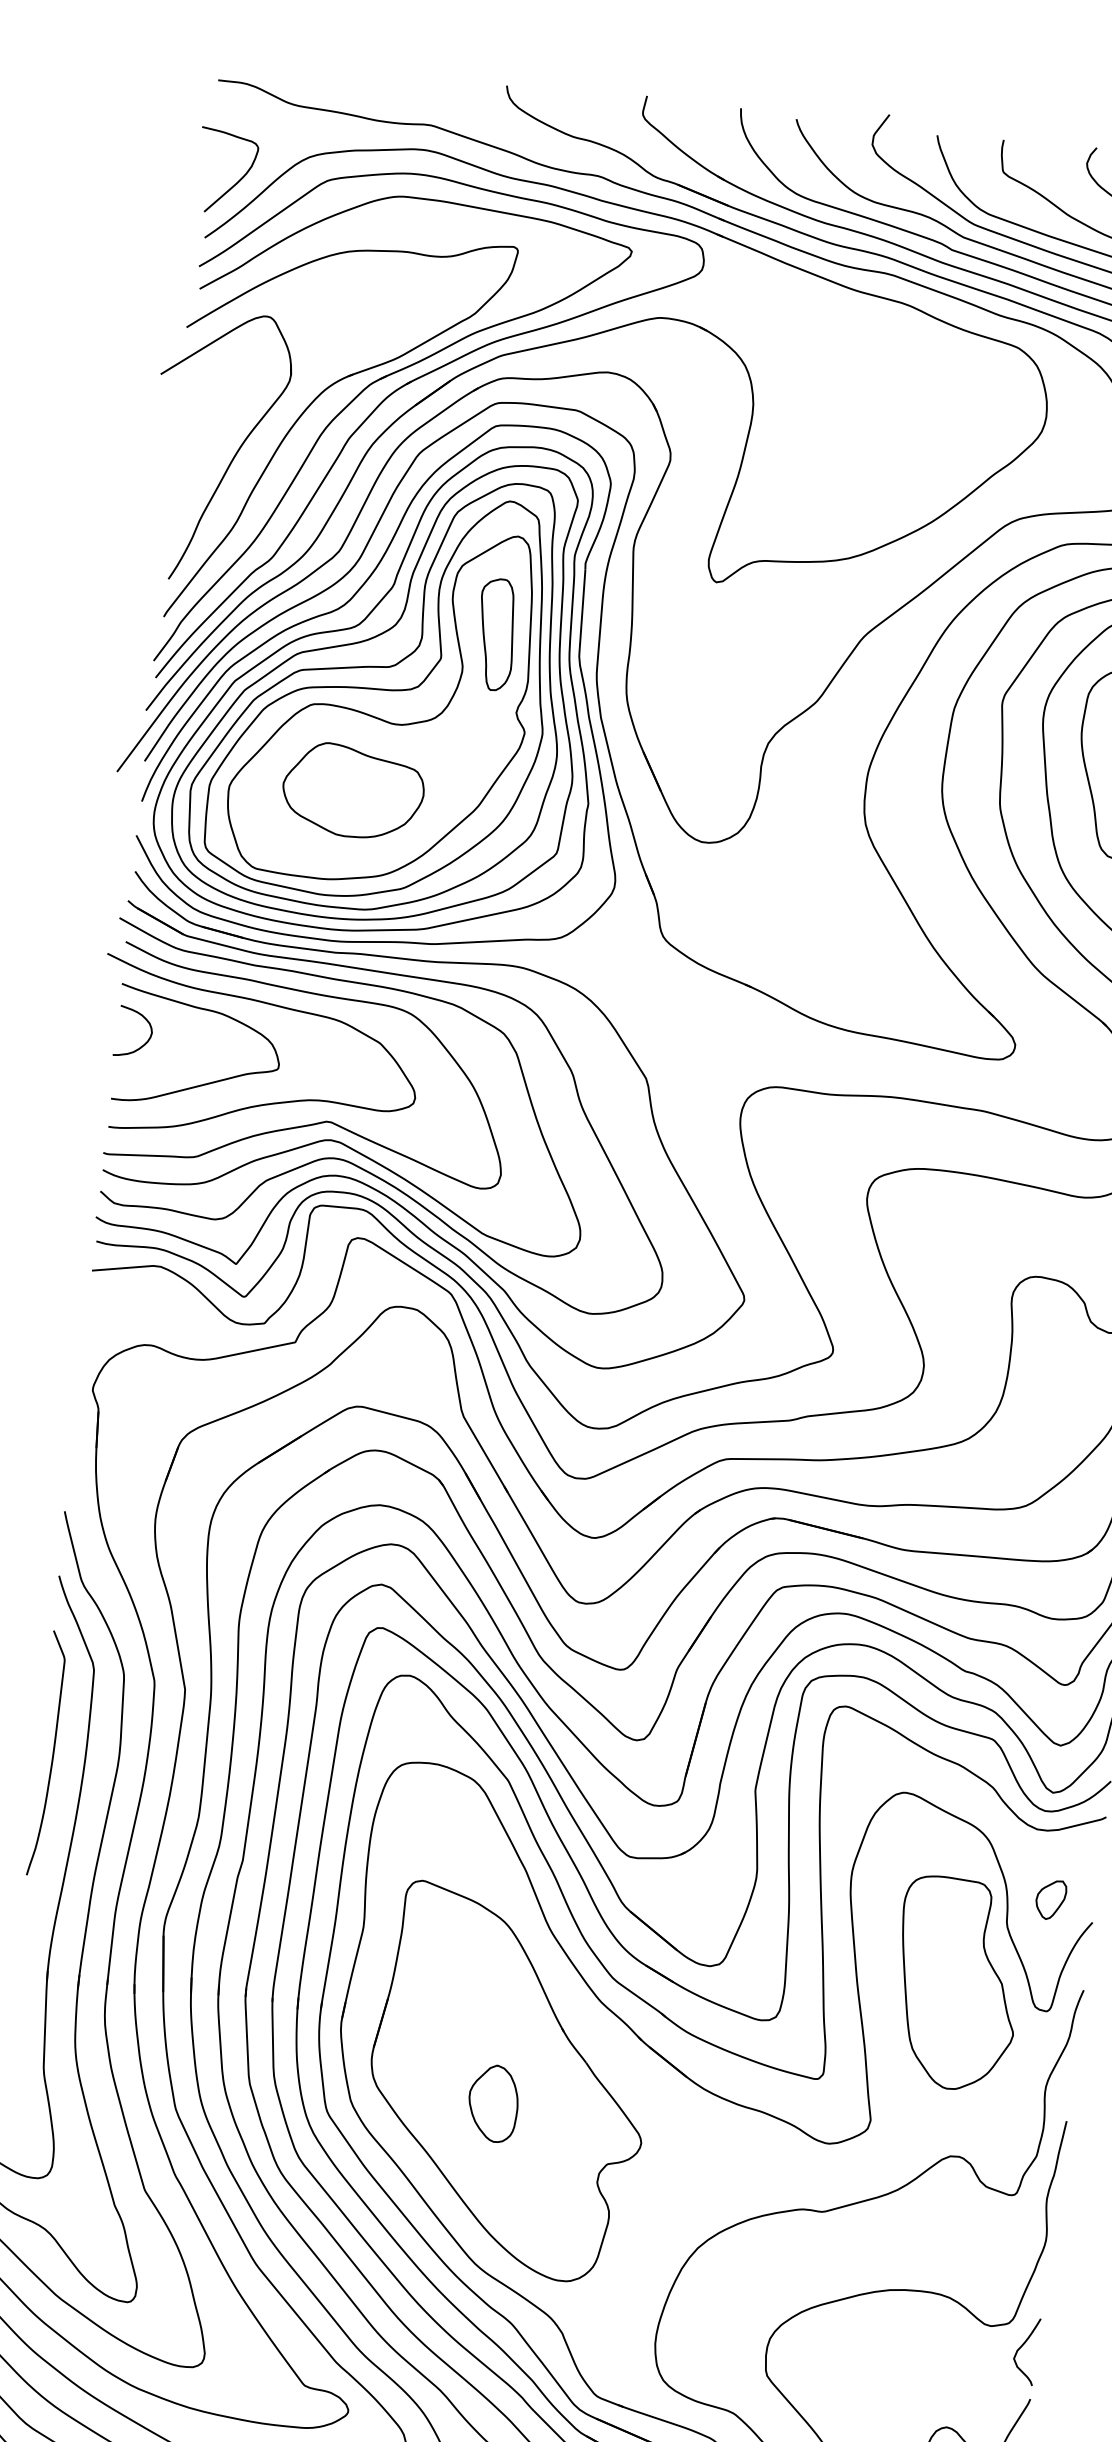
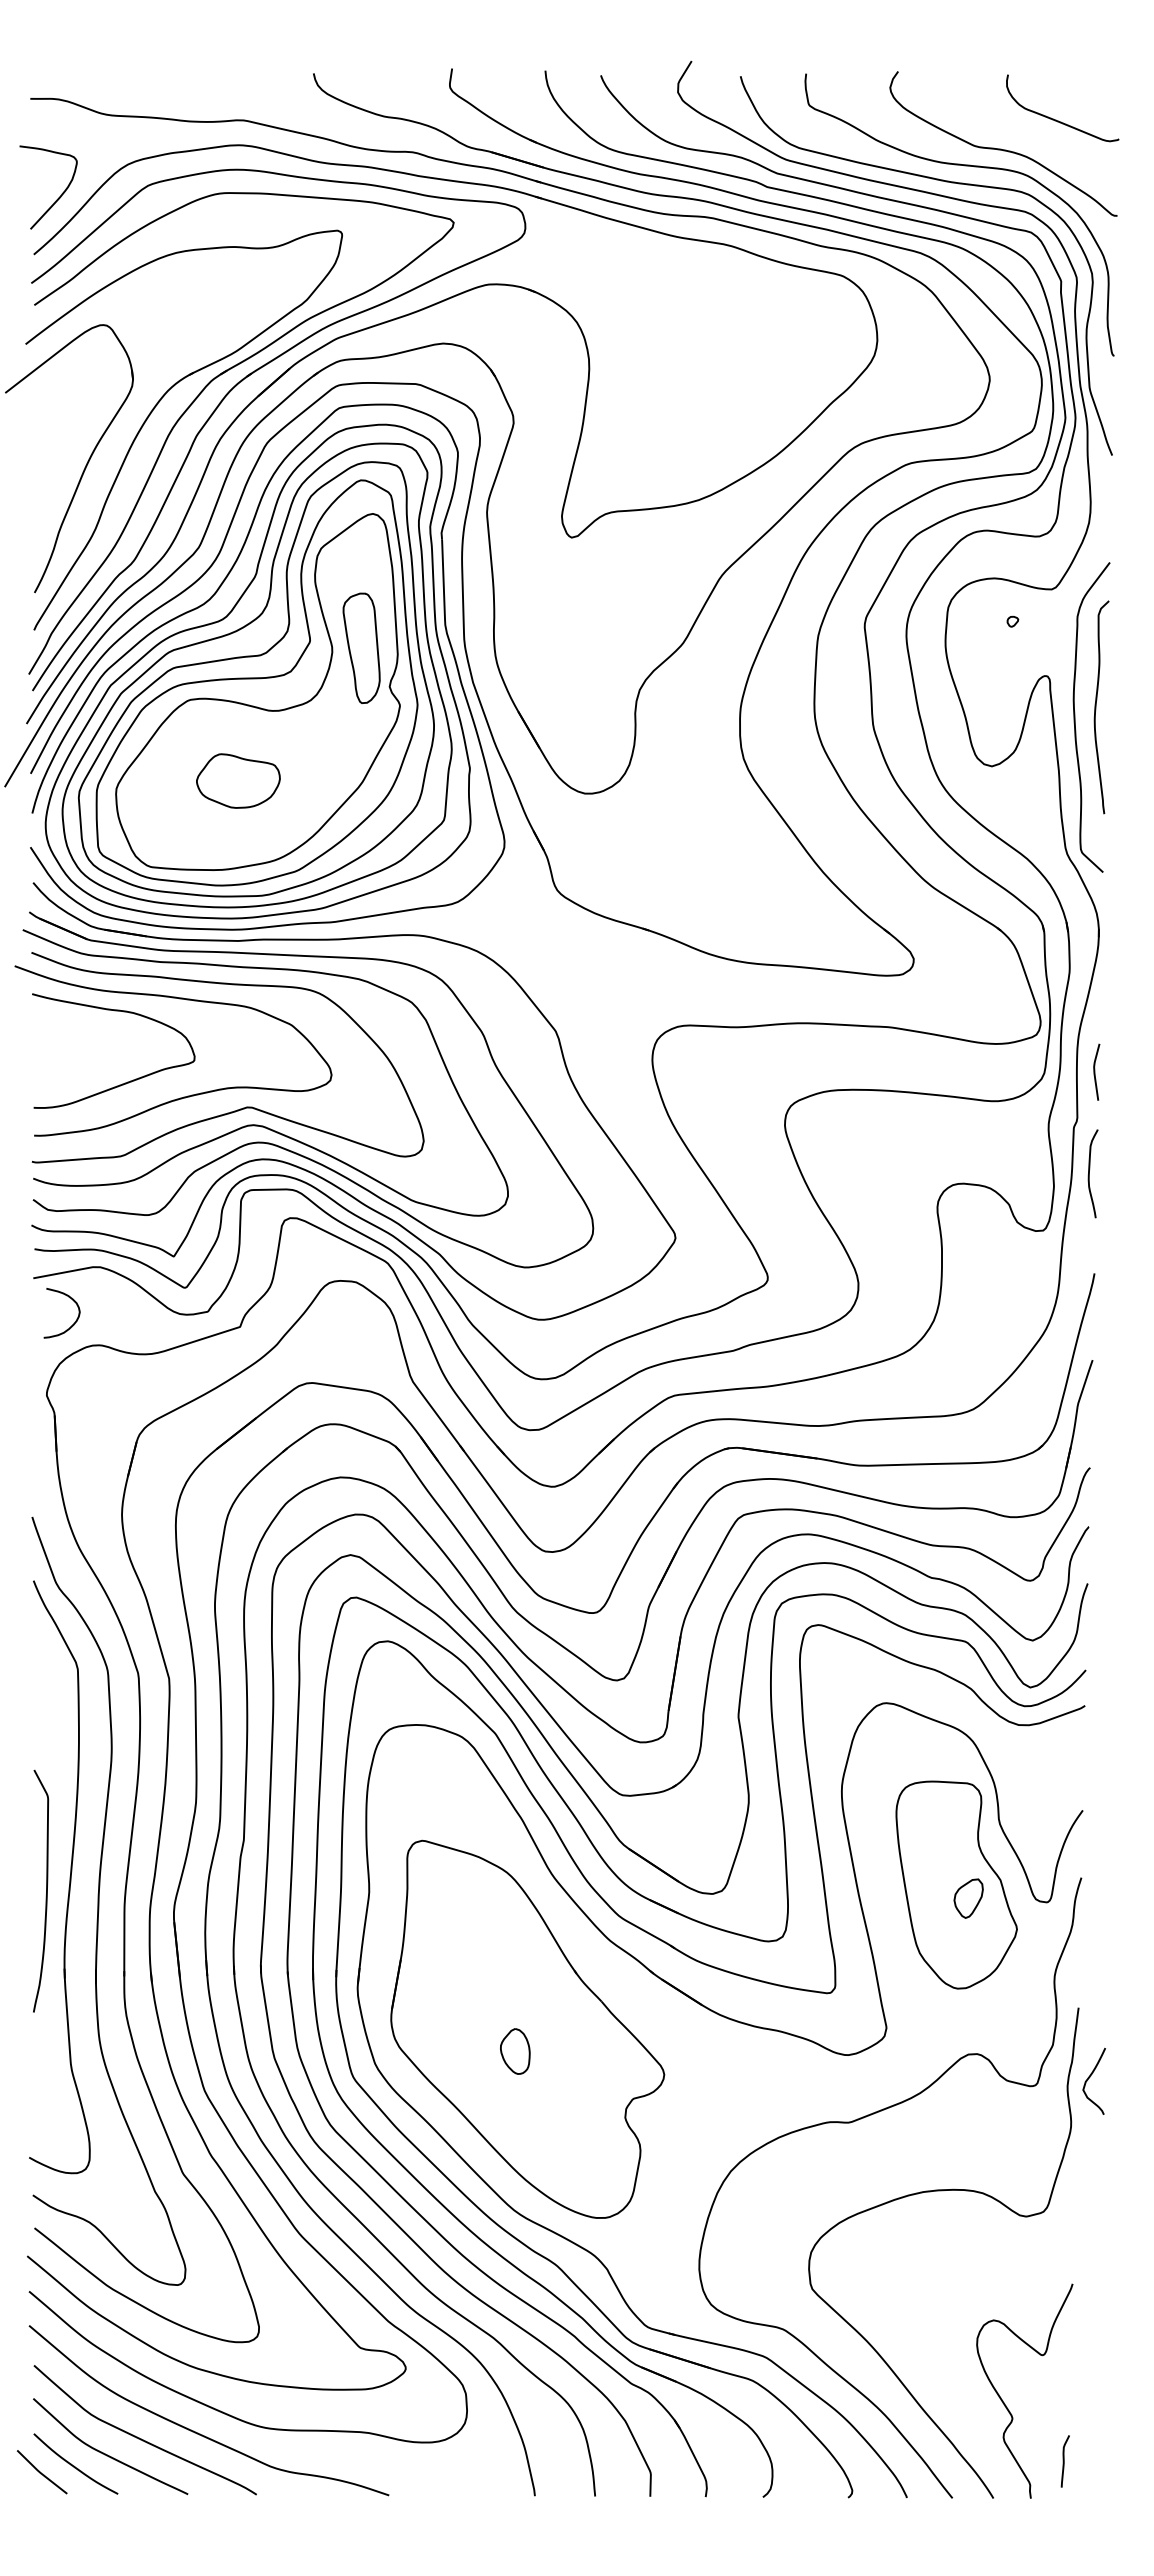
part: (496, 633) -> (361, 647), moved
part: (353, 790) -> (238, 780), size x0.6
curve: (143, 1044) -> (72, 1324), moved
curve: (52, 1753) -> (46, 1890), moved
part: (1050, 1899) -> (968, 1898), moved
part: (493, 2103) -> (515, 2051), size x0.6
curve: (1022, 2346) -> (1090, 2077), moved

